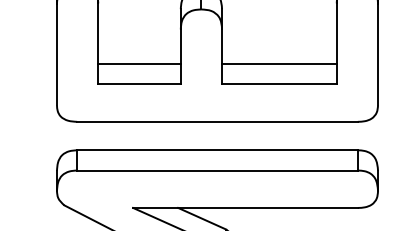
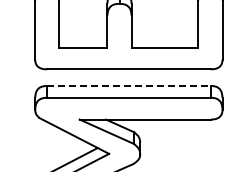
line: (139, 63) -> (83, 35), removed
line: (278, 63) -> (164, 35), removed
line: (216, 149) -> (128, 85), solid -> dashed

